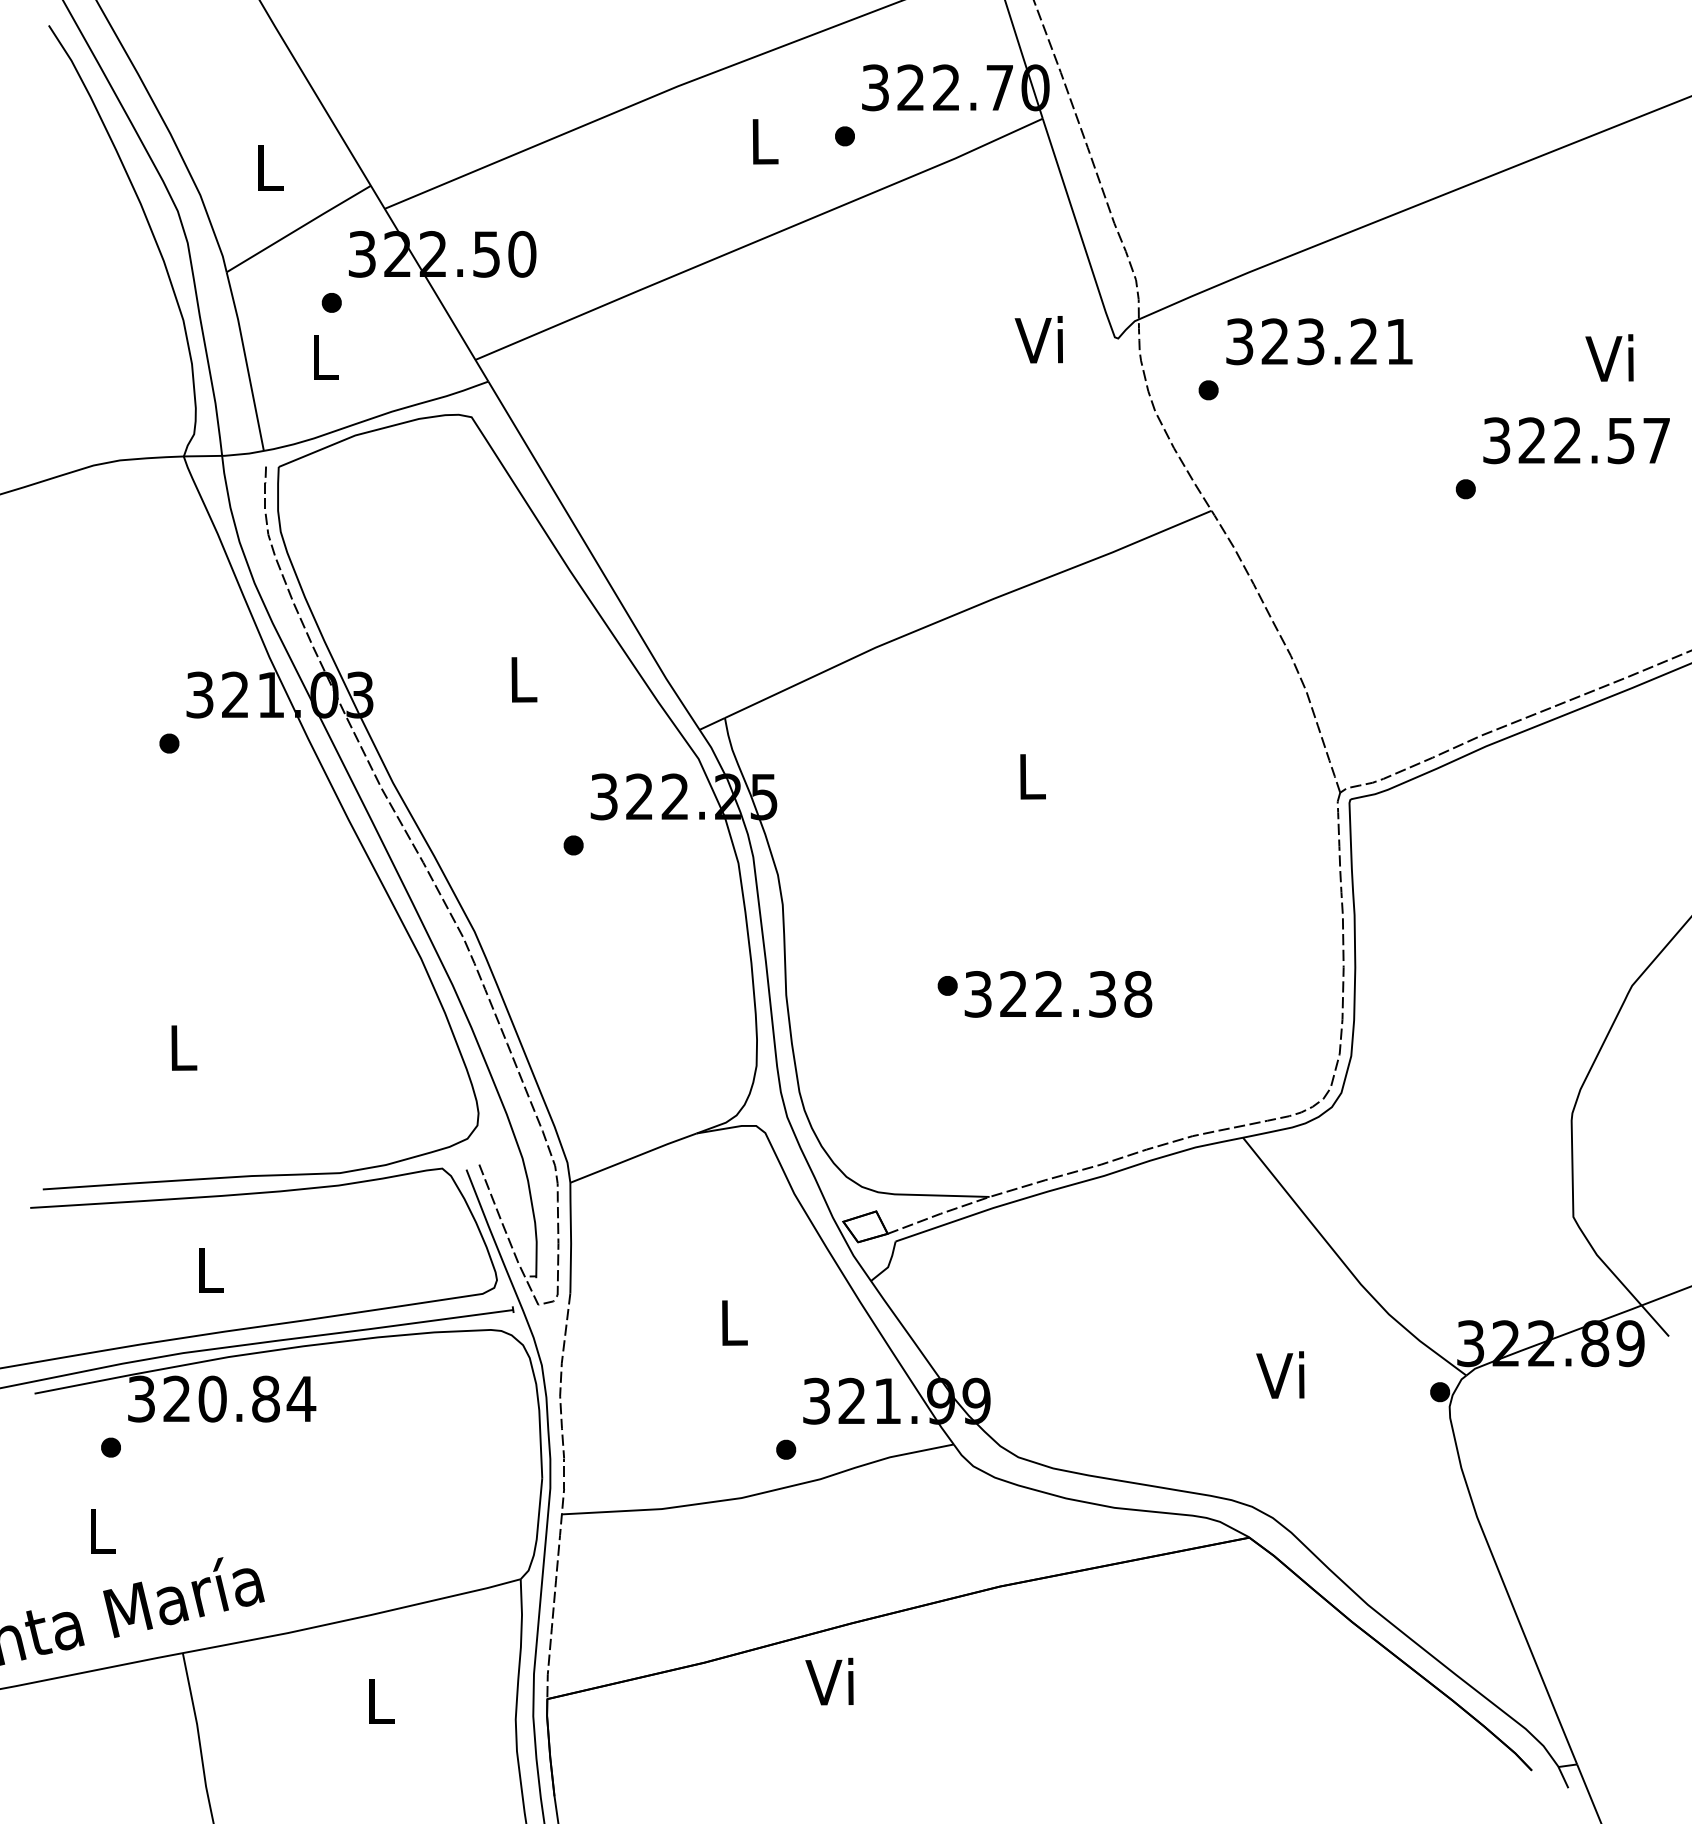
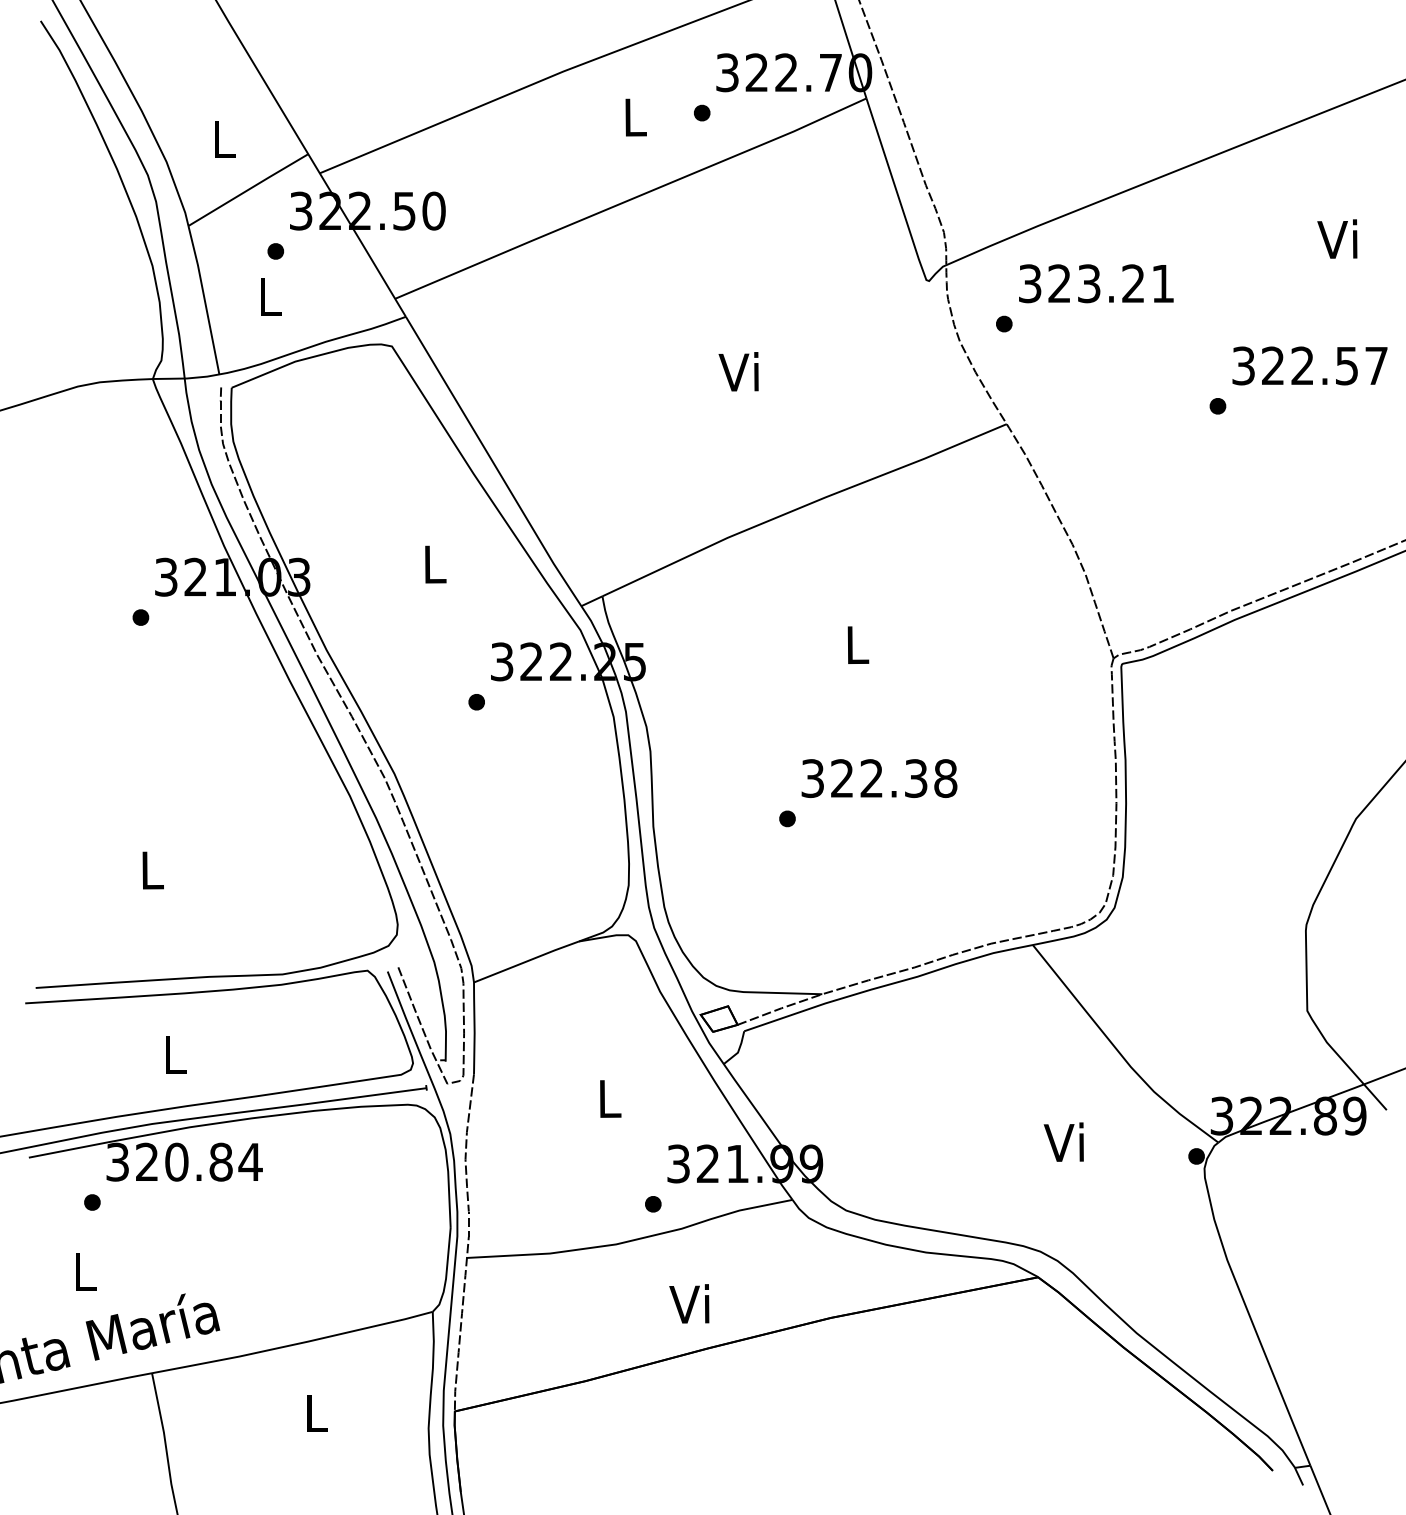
text: (1038, 339) -> (738, 371), moved
text: (1609, 357) -> (1337, 238), moved
text: (1058, 994) -> (879, 778), moved
text: (829, 1681) -> (689, 1303), moved

